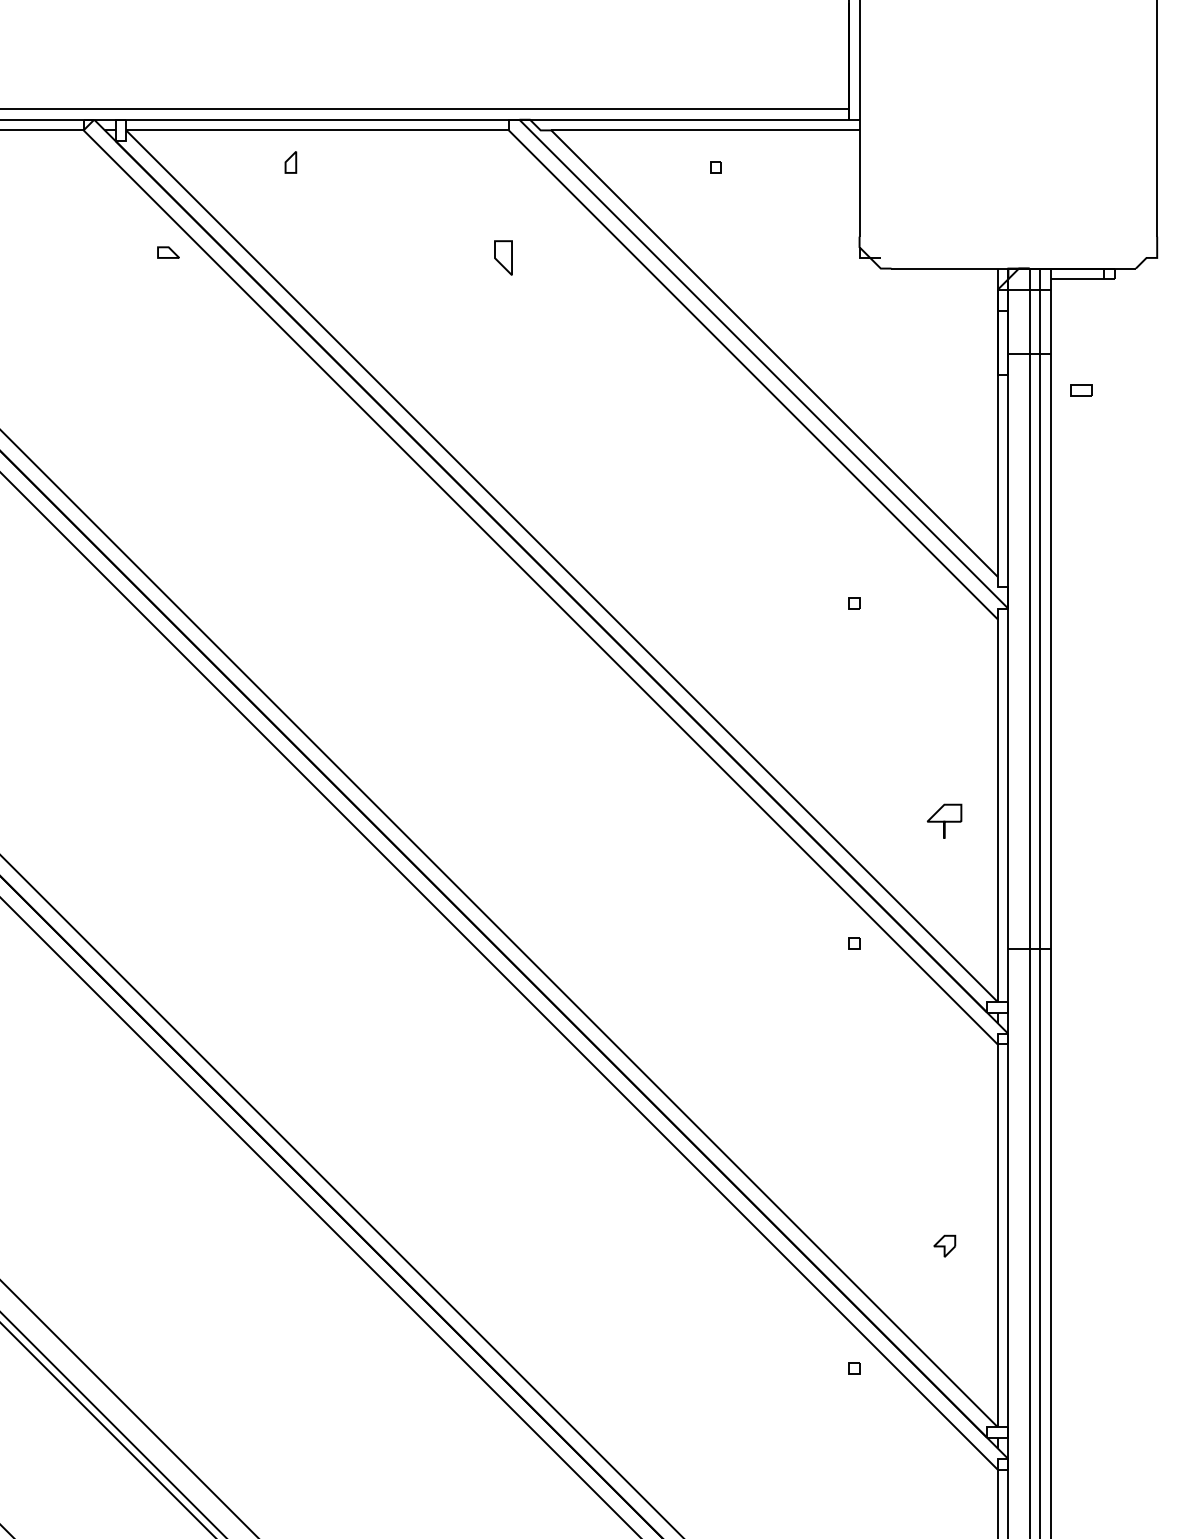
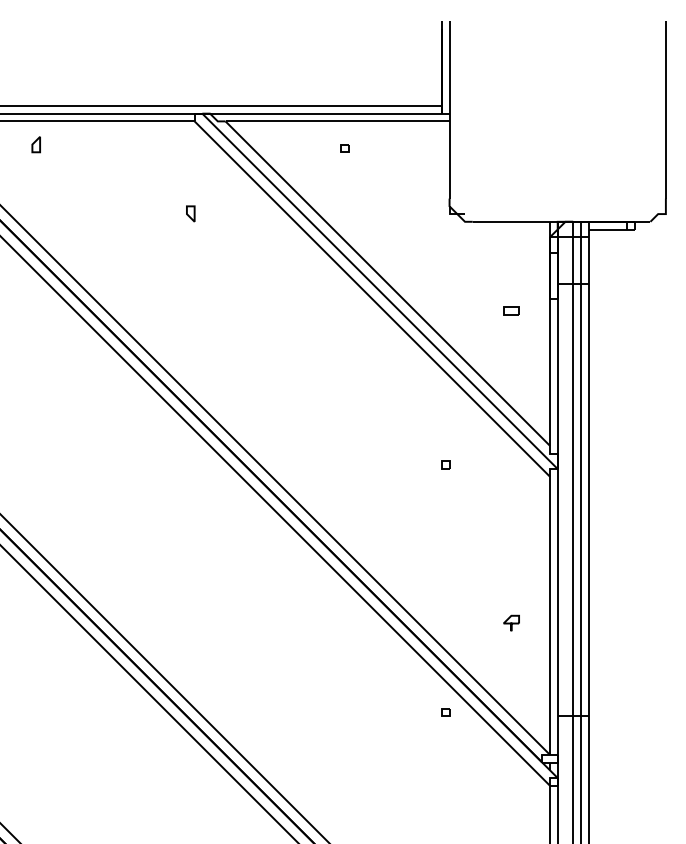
part: (503, 257) -> (190, 213), size x0.62
part: (1081, 390) -> (511, 310), moved
part: (944, 820) -> (511, 622), size x0.62

